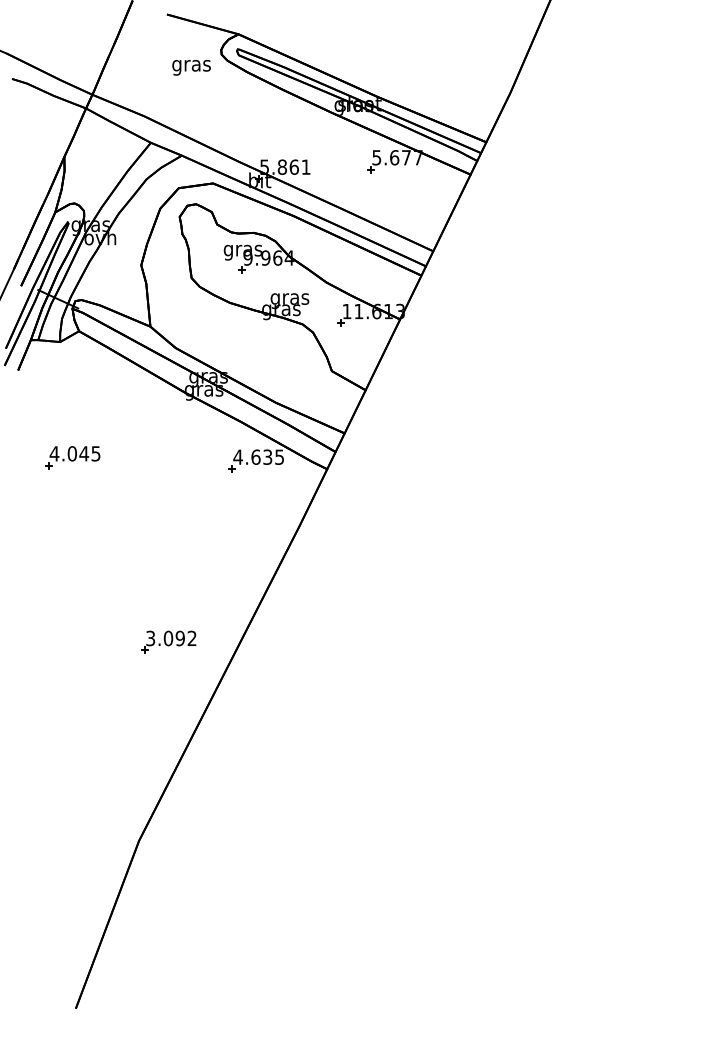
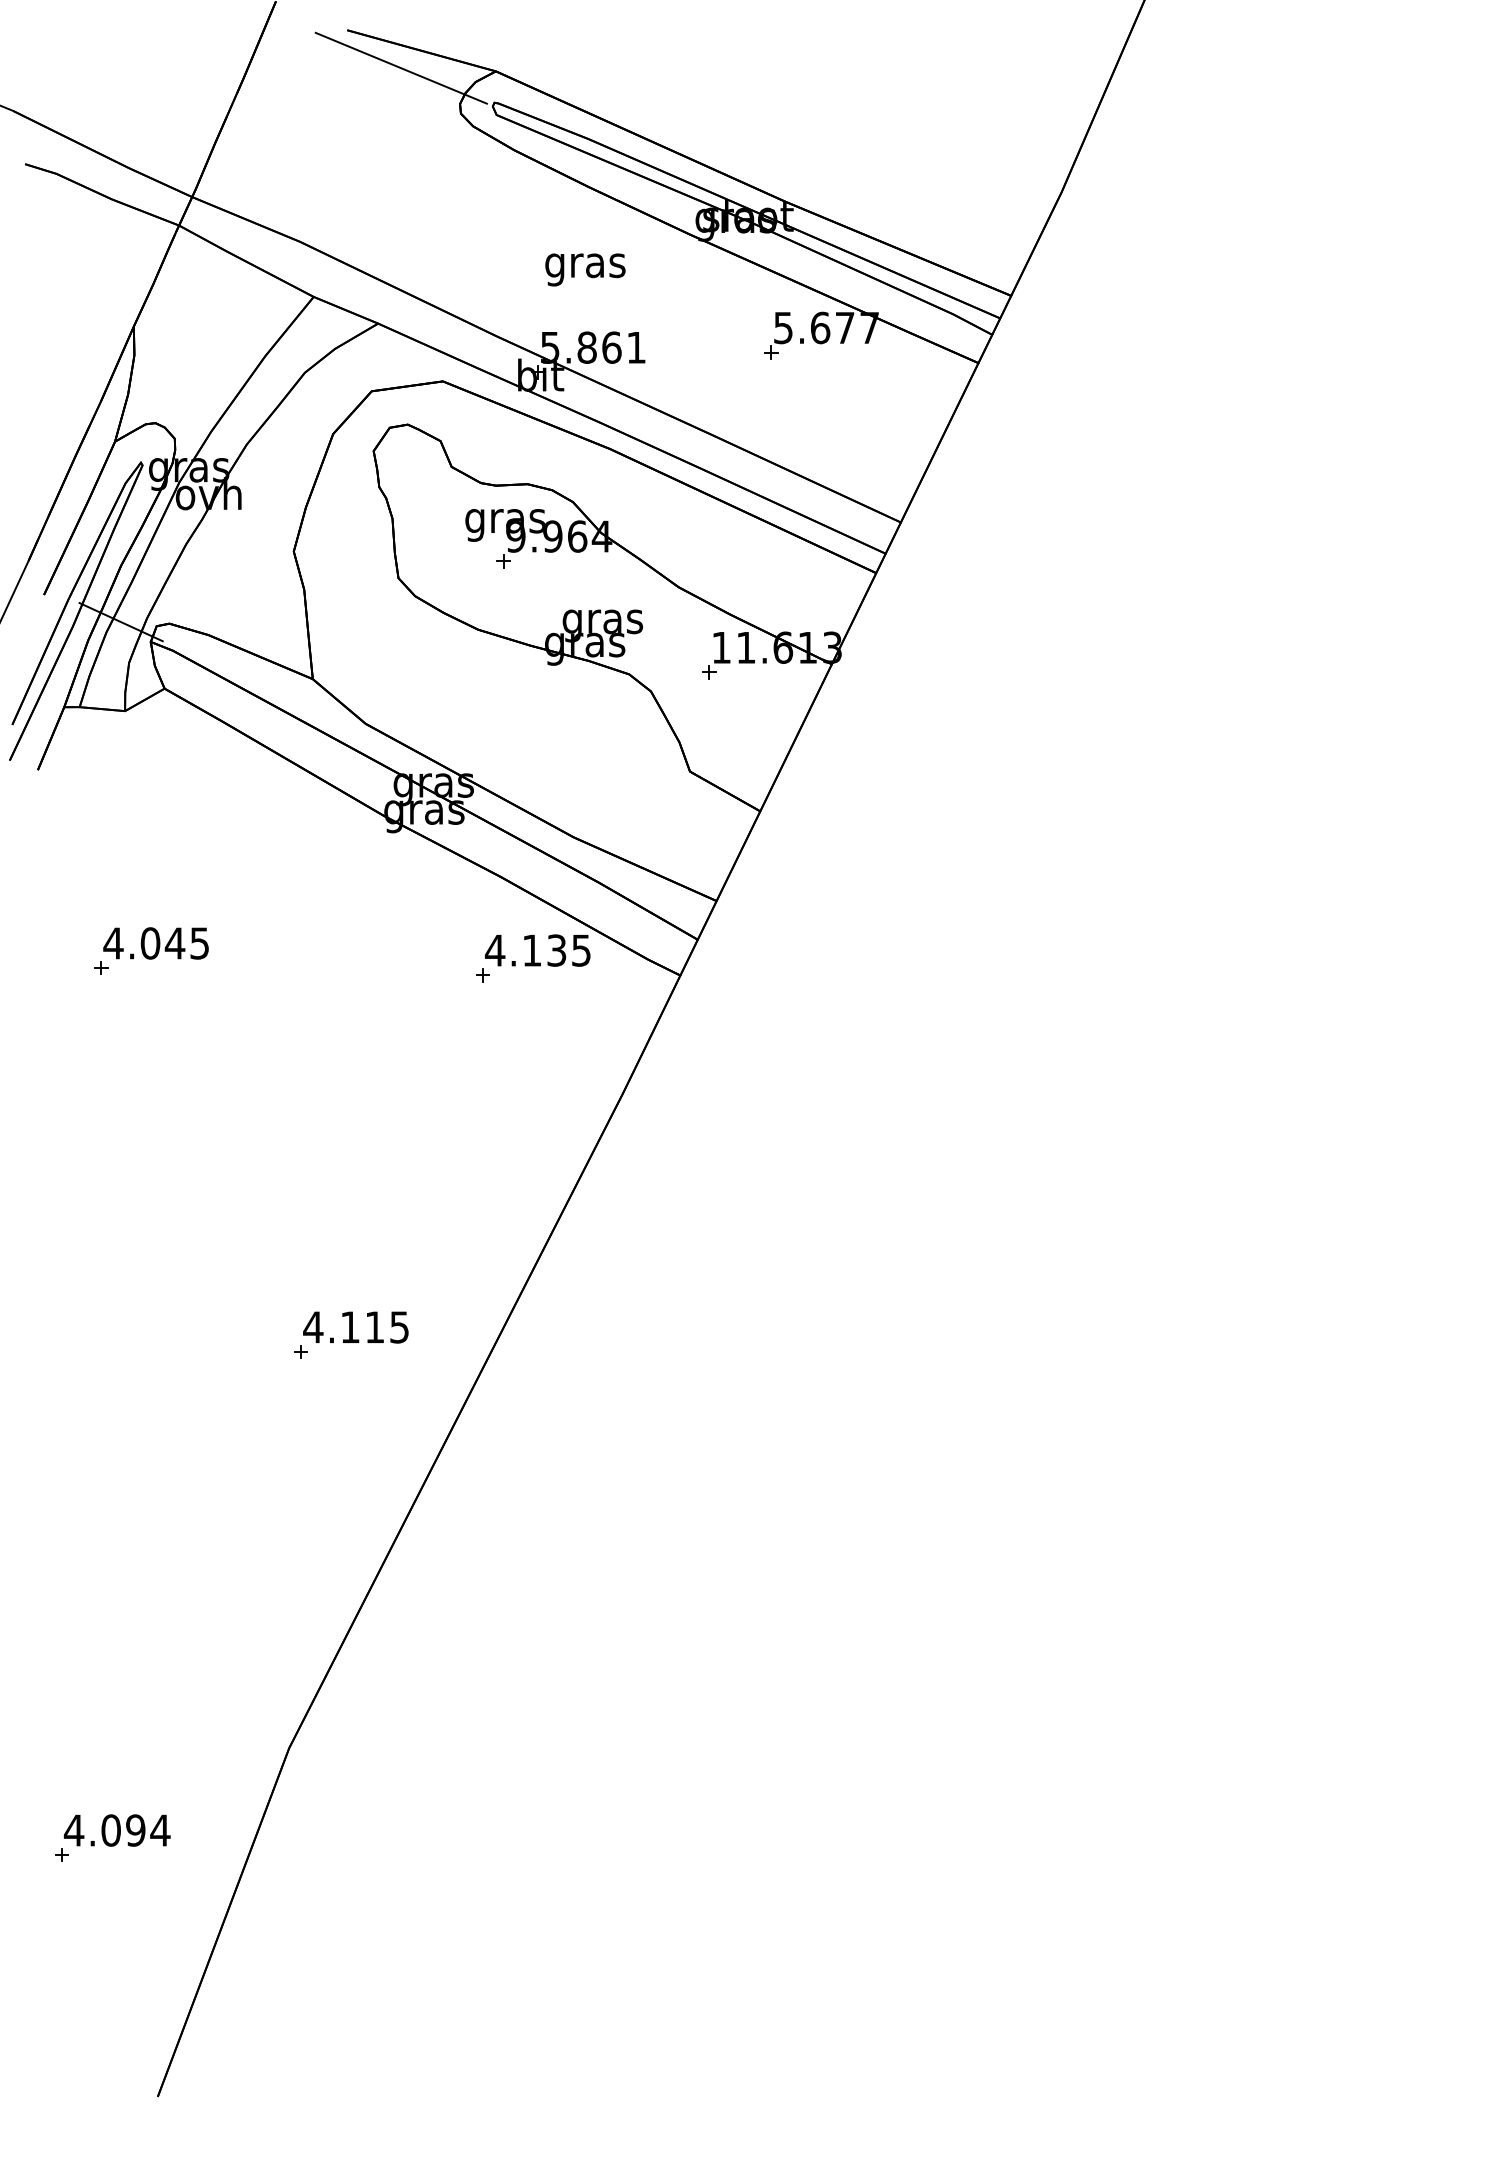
line: (192, 32) -> (400, 67), added
text: (191, 67) -> (585, 269), moved
text: (255, 456) -> (531, 949), 4.635 -> 4.135
text: (170, 638) -> (354, 1327), 3.092 -> 4.115
part: (53, 883) -> (111, 1836), added

